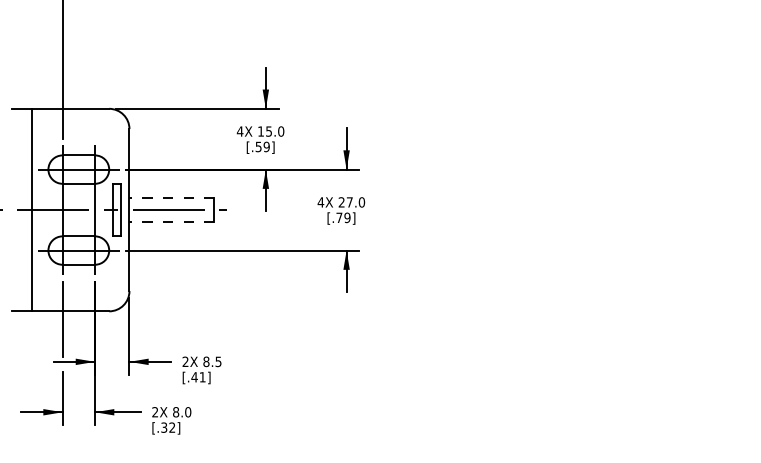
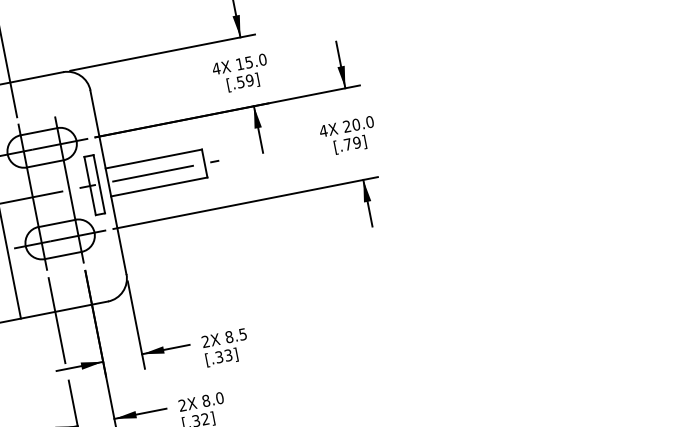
line: (171, 197) -> (153, 158), dashed -> solid
text: (349, 202) -> (355, 124), 27.0 -> 20.0
line: (171, 222) -> (158, 187), dashed -> solid
text: (198, 377) -> (223, 356), [.41] -> [.33]

